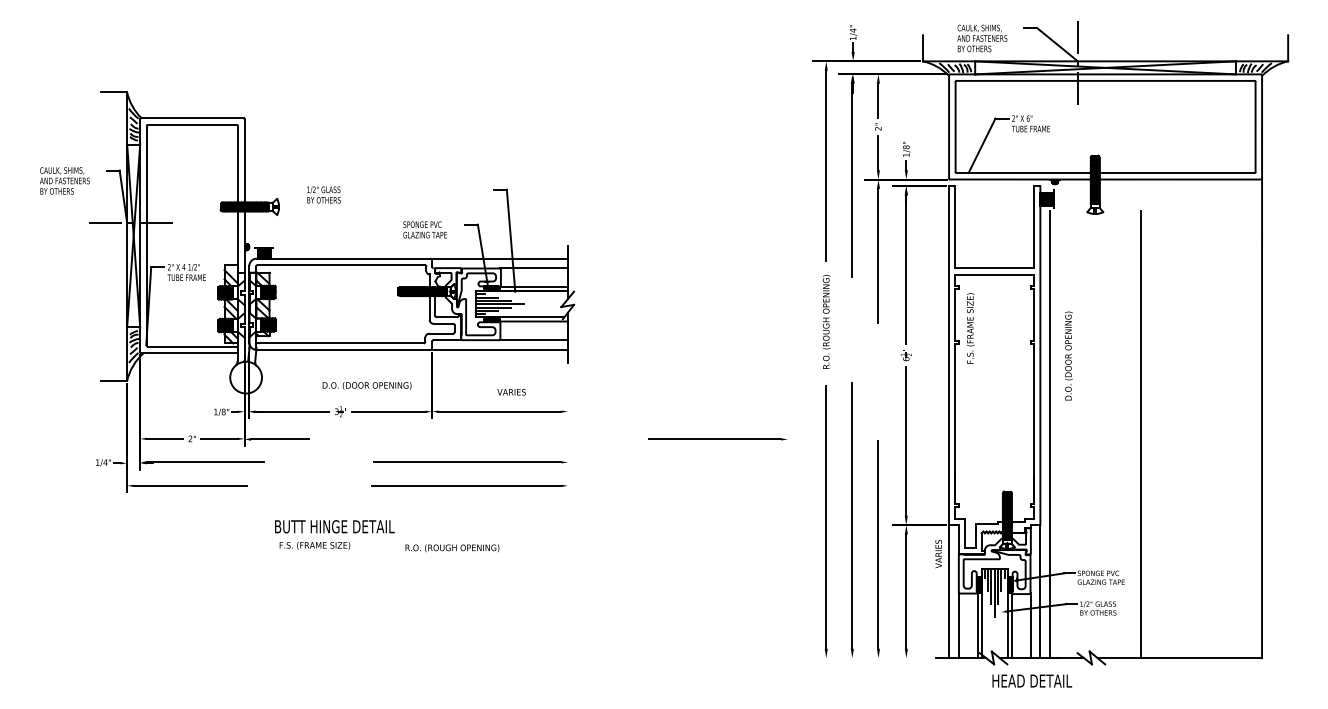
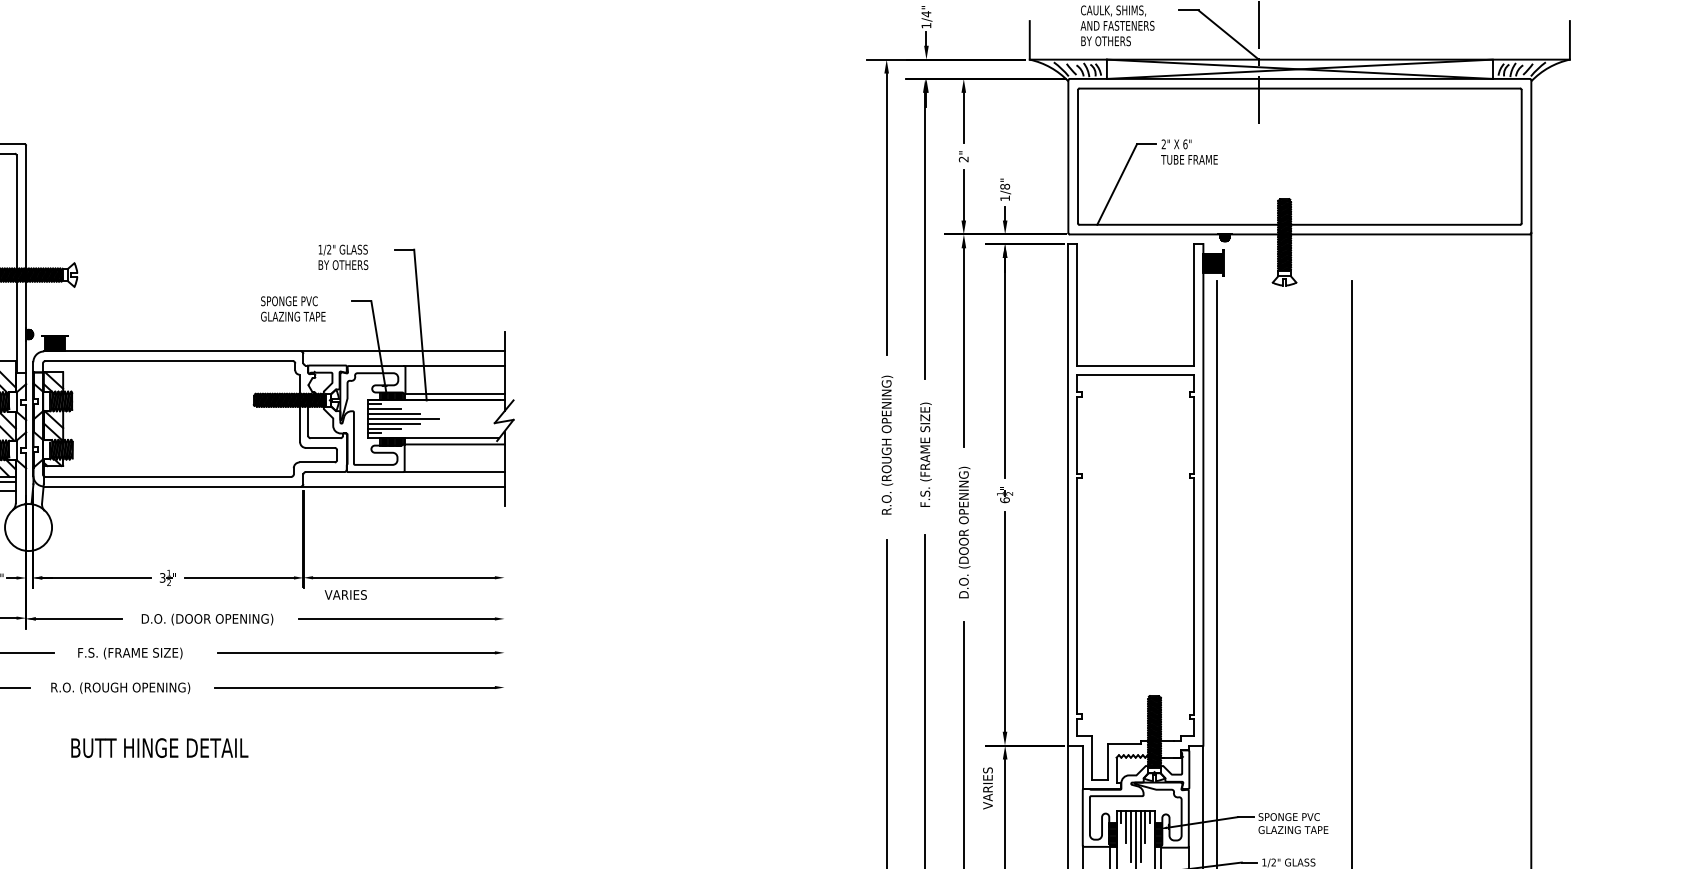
text: (323, 194) -> (342, 256), moved
text: (970, 328) -> (925, 454), moved
text: (1068, 355) -> (963, 531), moved
text: (366, 385) -> (206, 619), moved
text: (511, 392) -> (345, 595), moved
line: (717, 439) -> (400, 619), moved
text: (314, 545) -> (129, 653), moved
text: (452, 548) -> (120, 688), moved
text: (938, 553) -> (987, 787), moved

